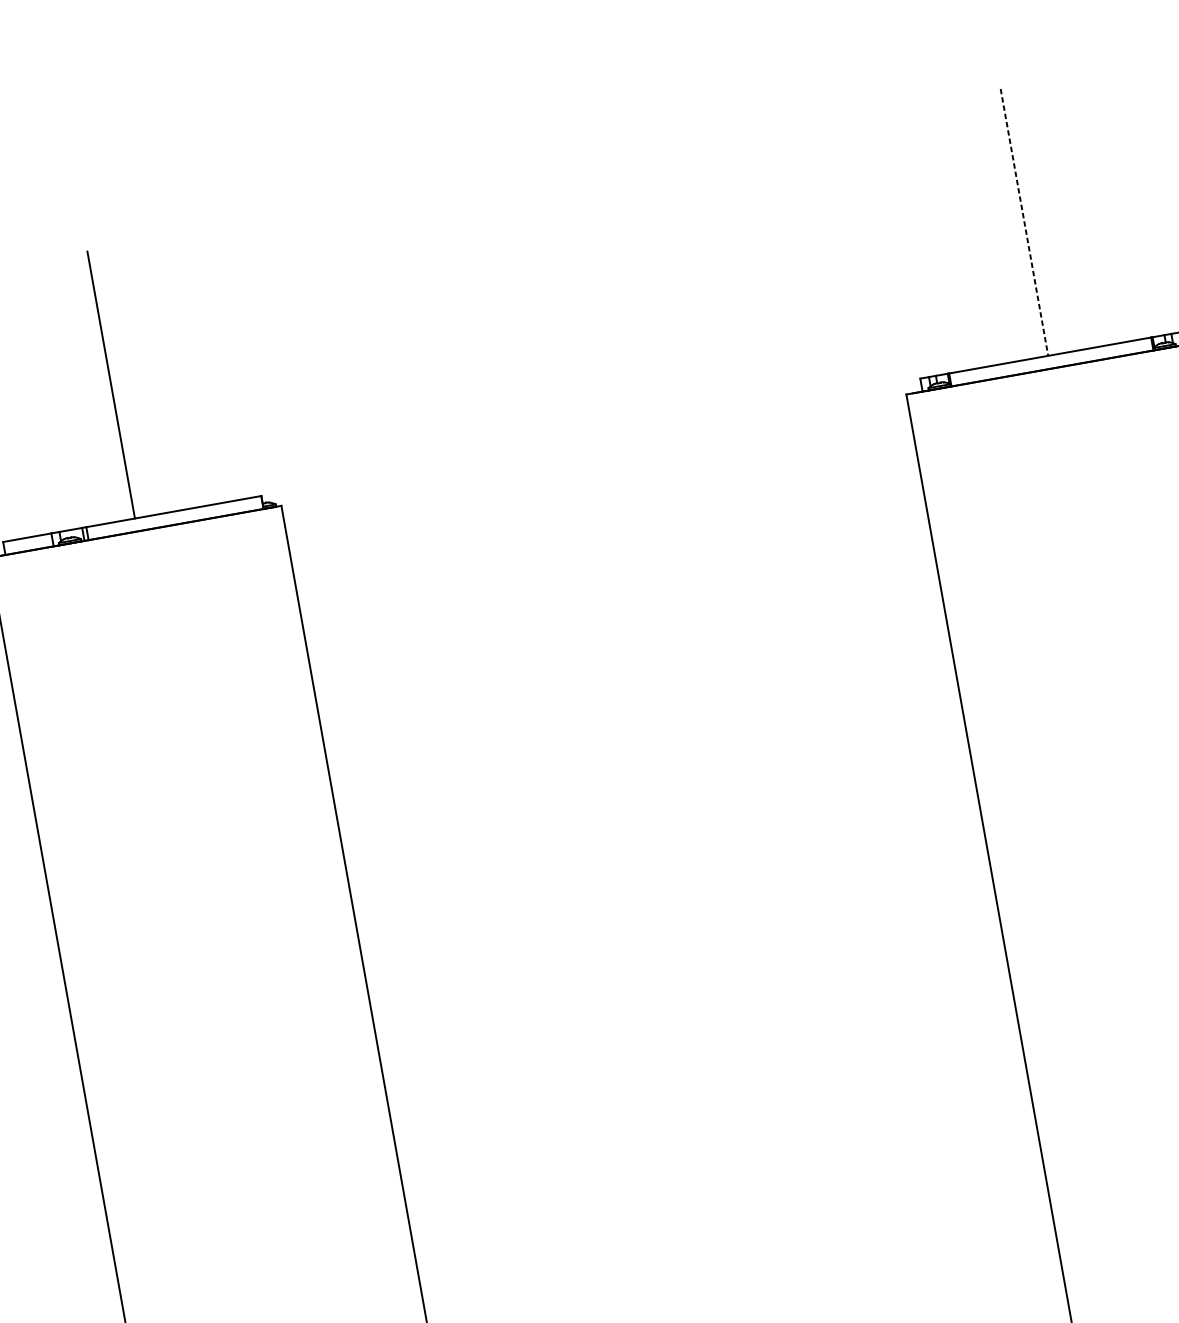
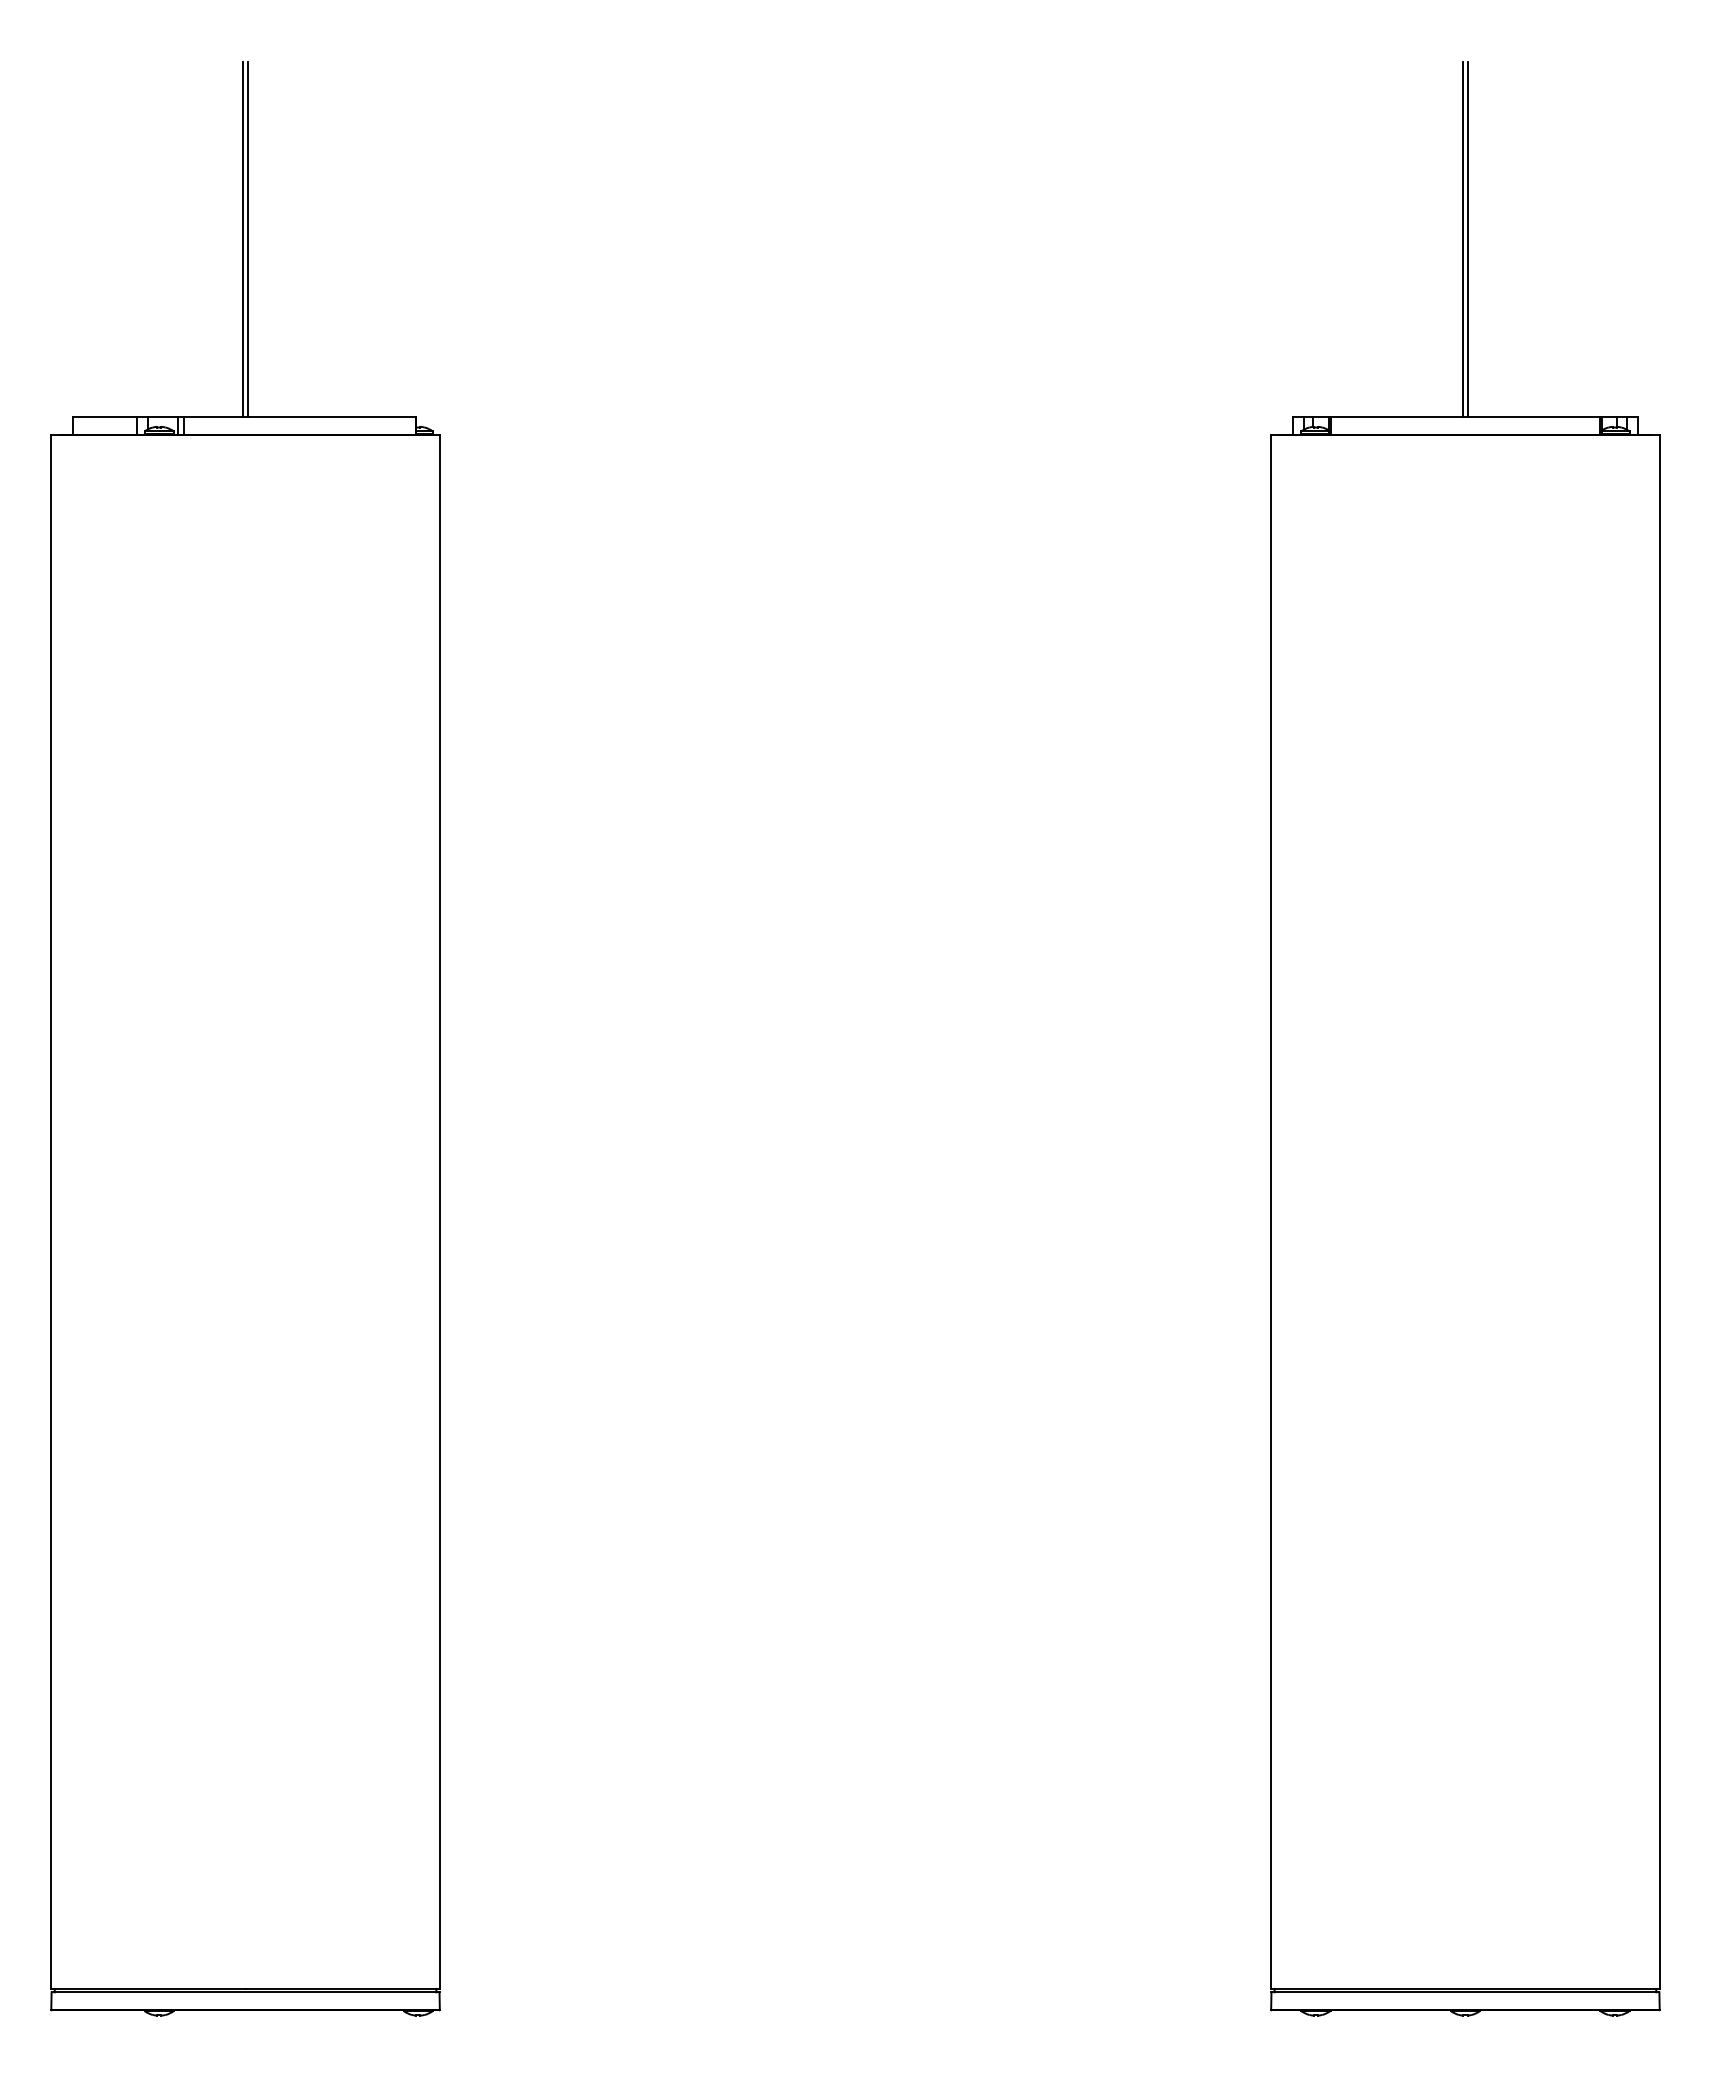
line: (1028, 221) -> (1468, 239), added
line: (1024, 222) -> (1462, 240), dashed -> solid
line: (106, 385) -> (242, 239), added

